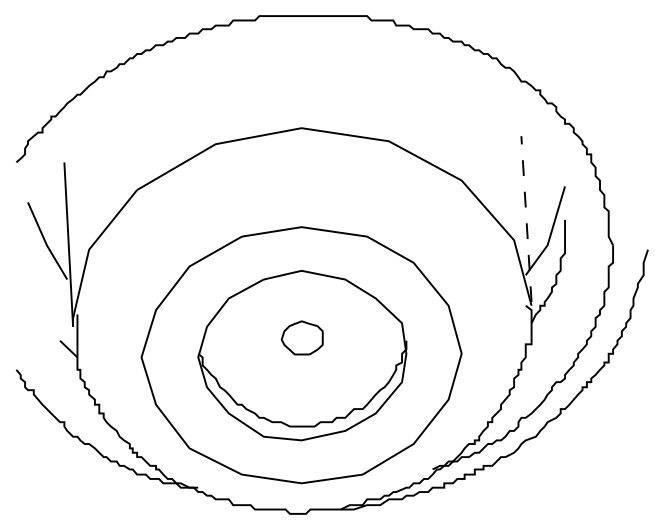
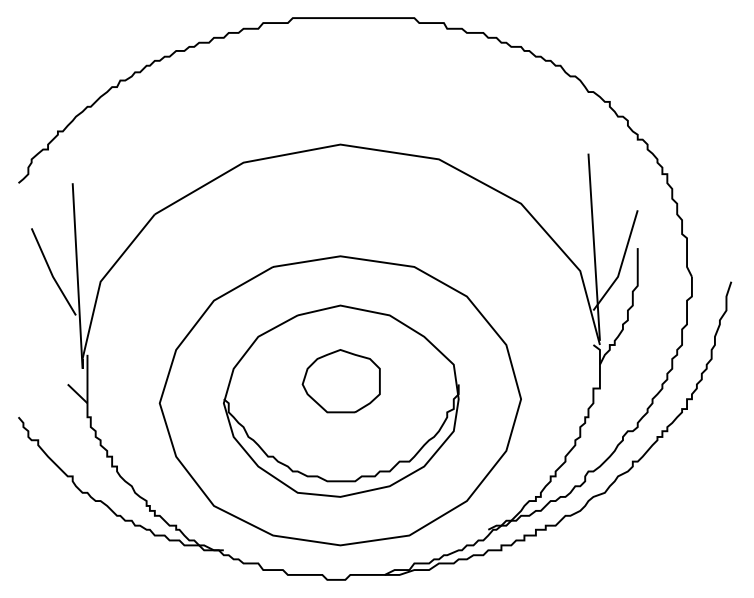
line: (526, 219) -> (594, 247), dashed -> solid
part: (301, 338) -> (340, 381), size x1.67

